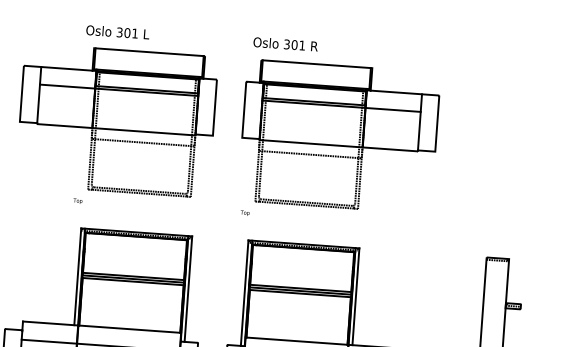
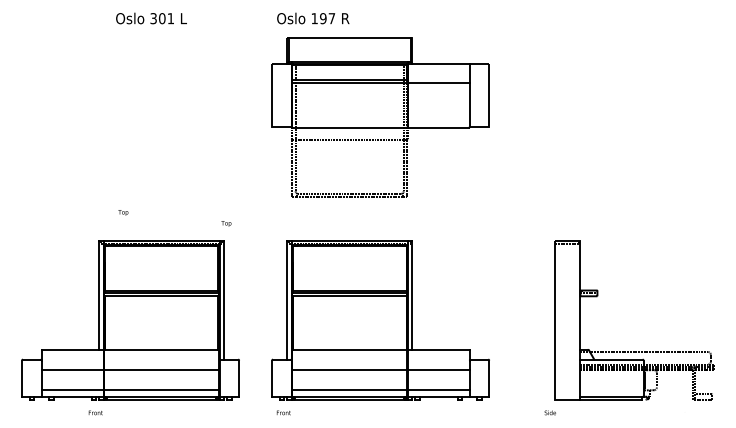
text: (117, 32) -> (151, 18), moved
text: (294, 44) -> (323, 18), 301 -> 197
part: (116, 120) -> (130, 117), removed
text: (78, 200) -> (123, 212), moved
text: (245, 212) -> (226, 223), moved

